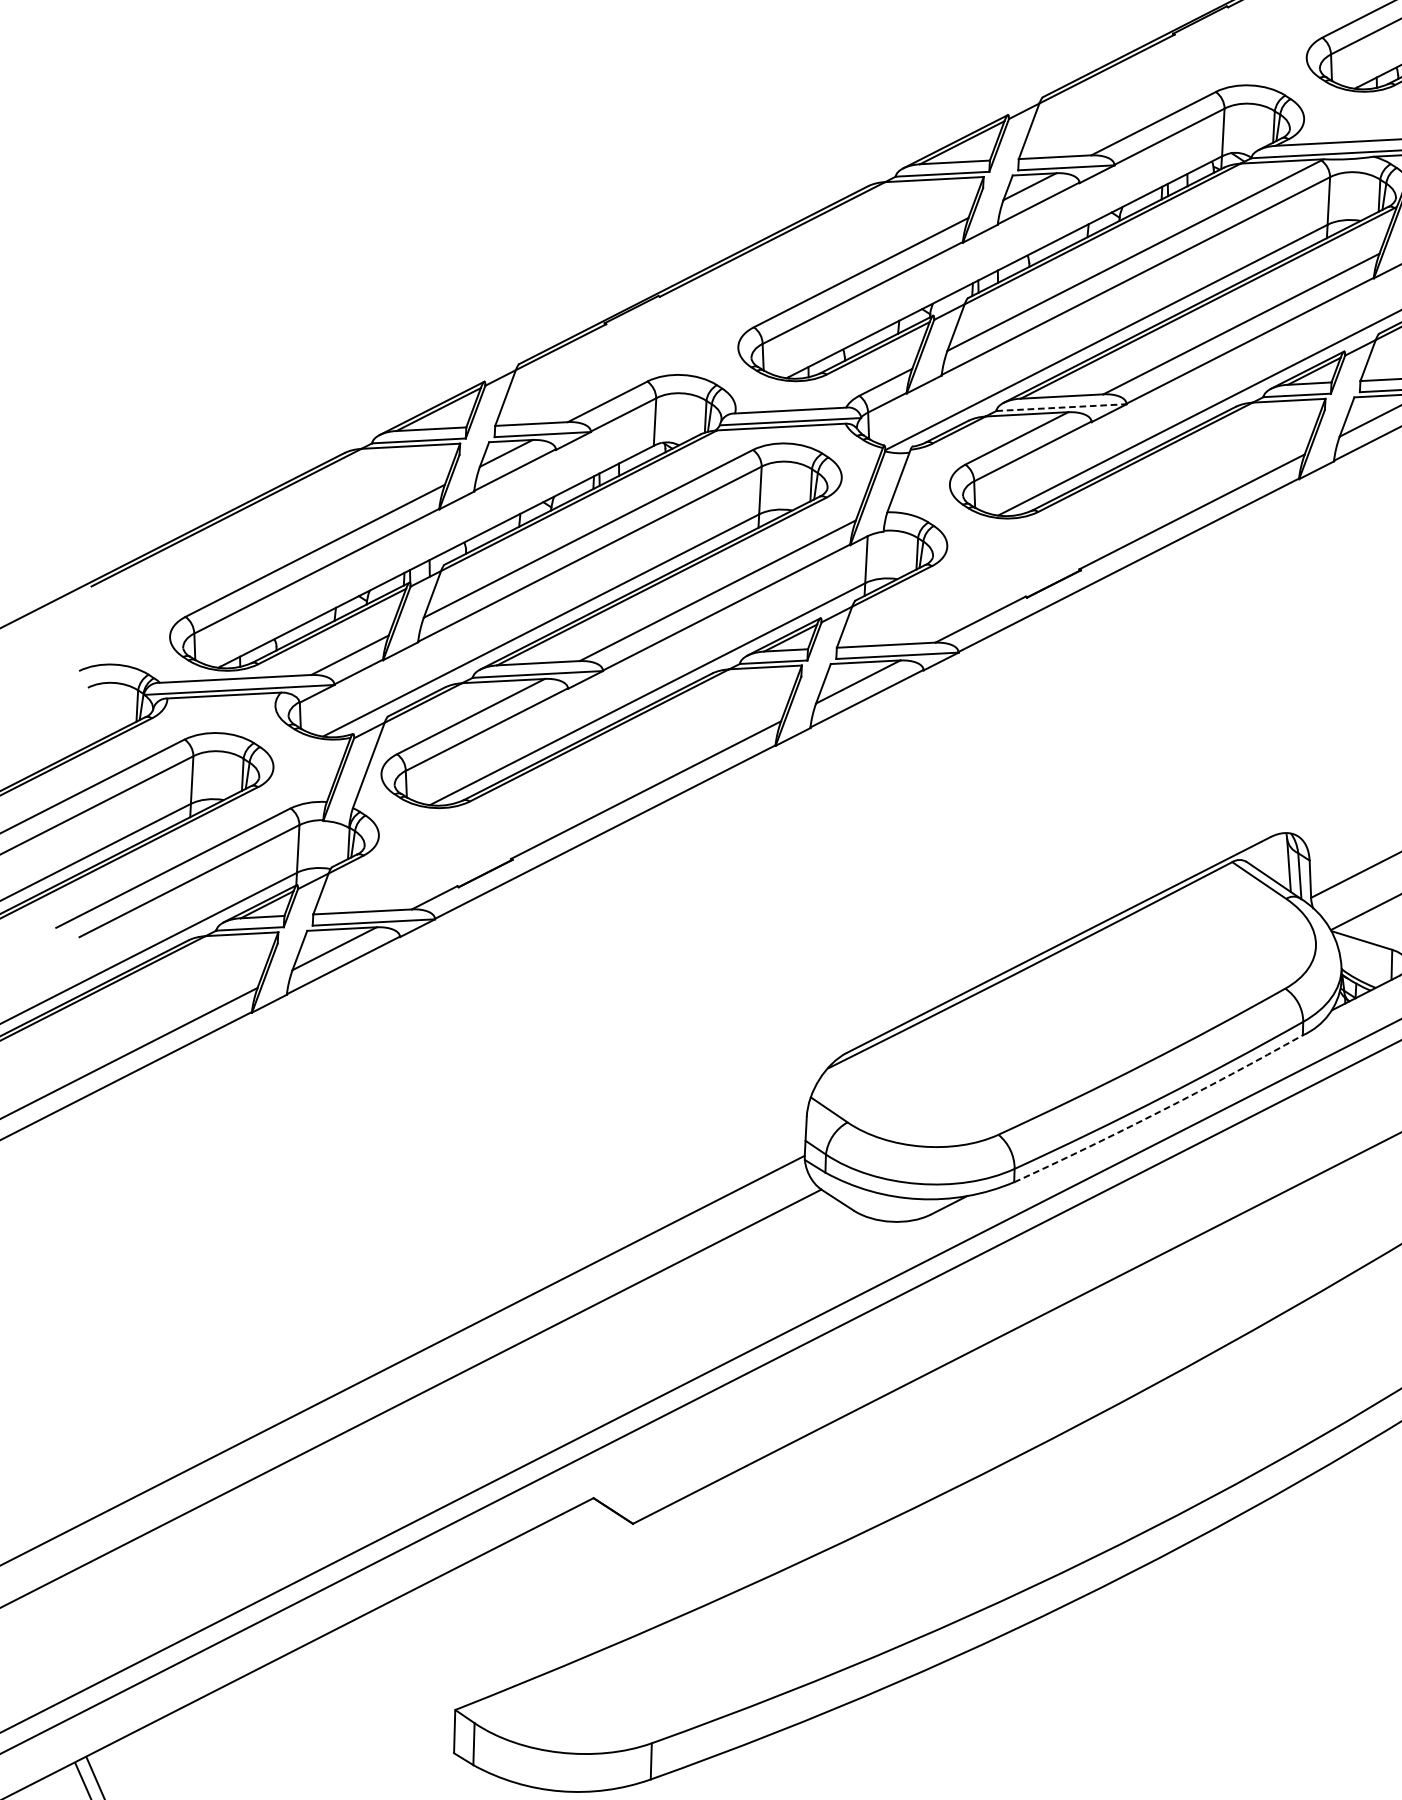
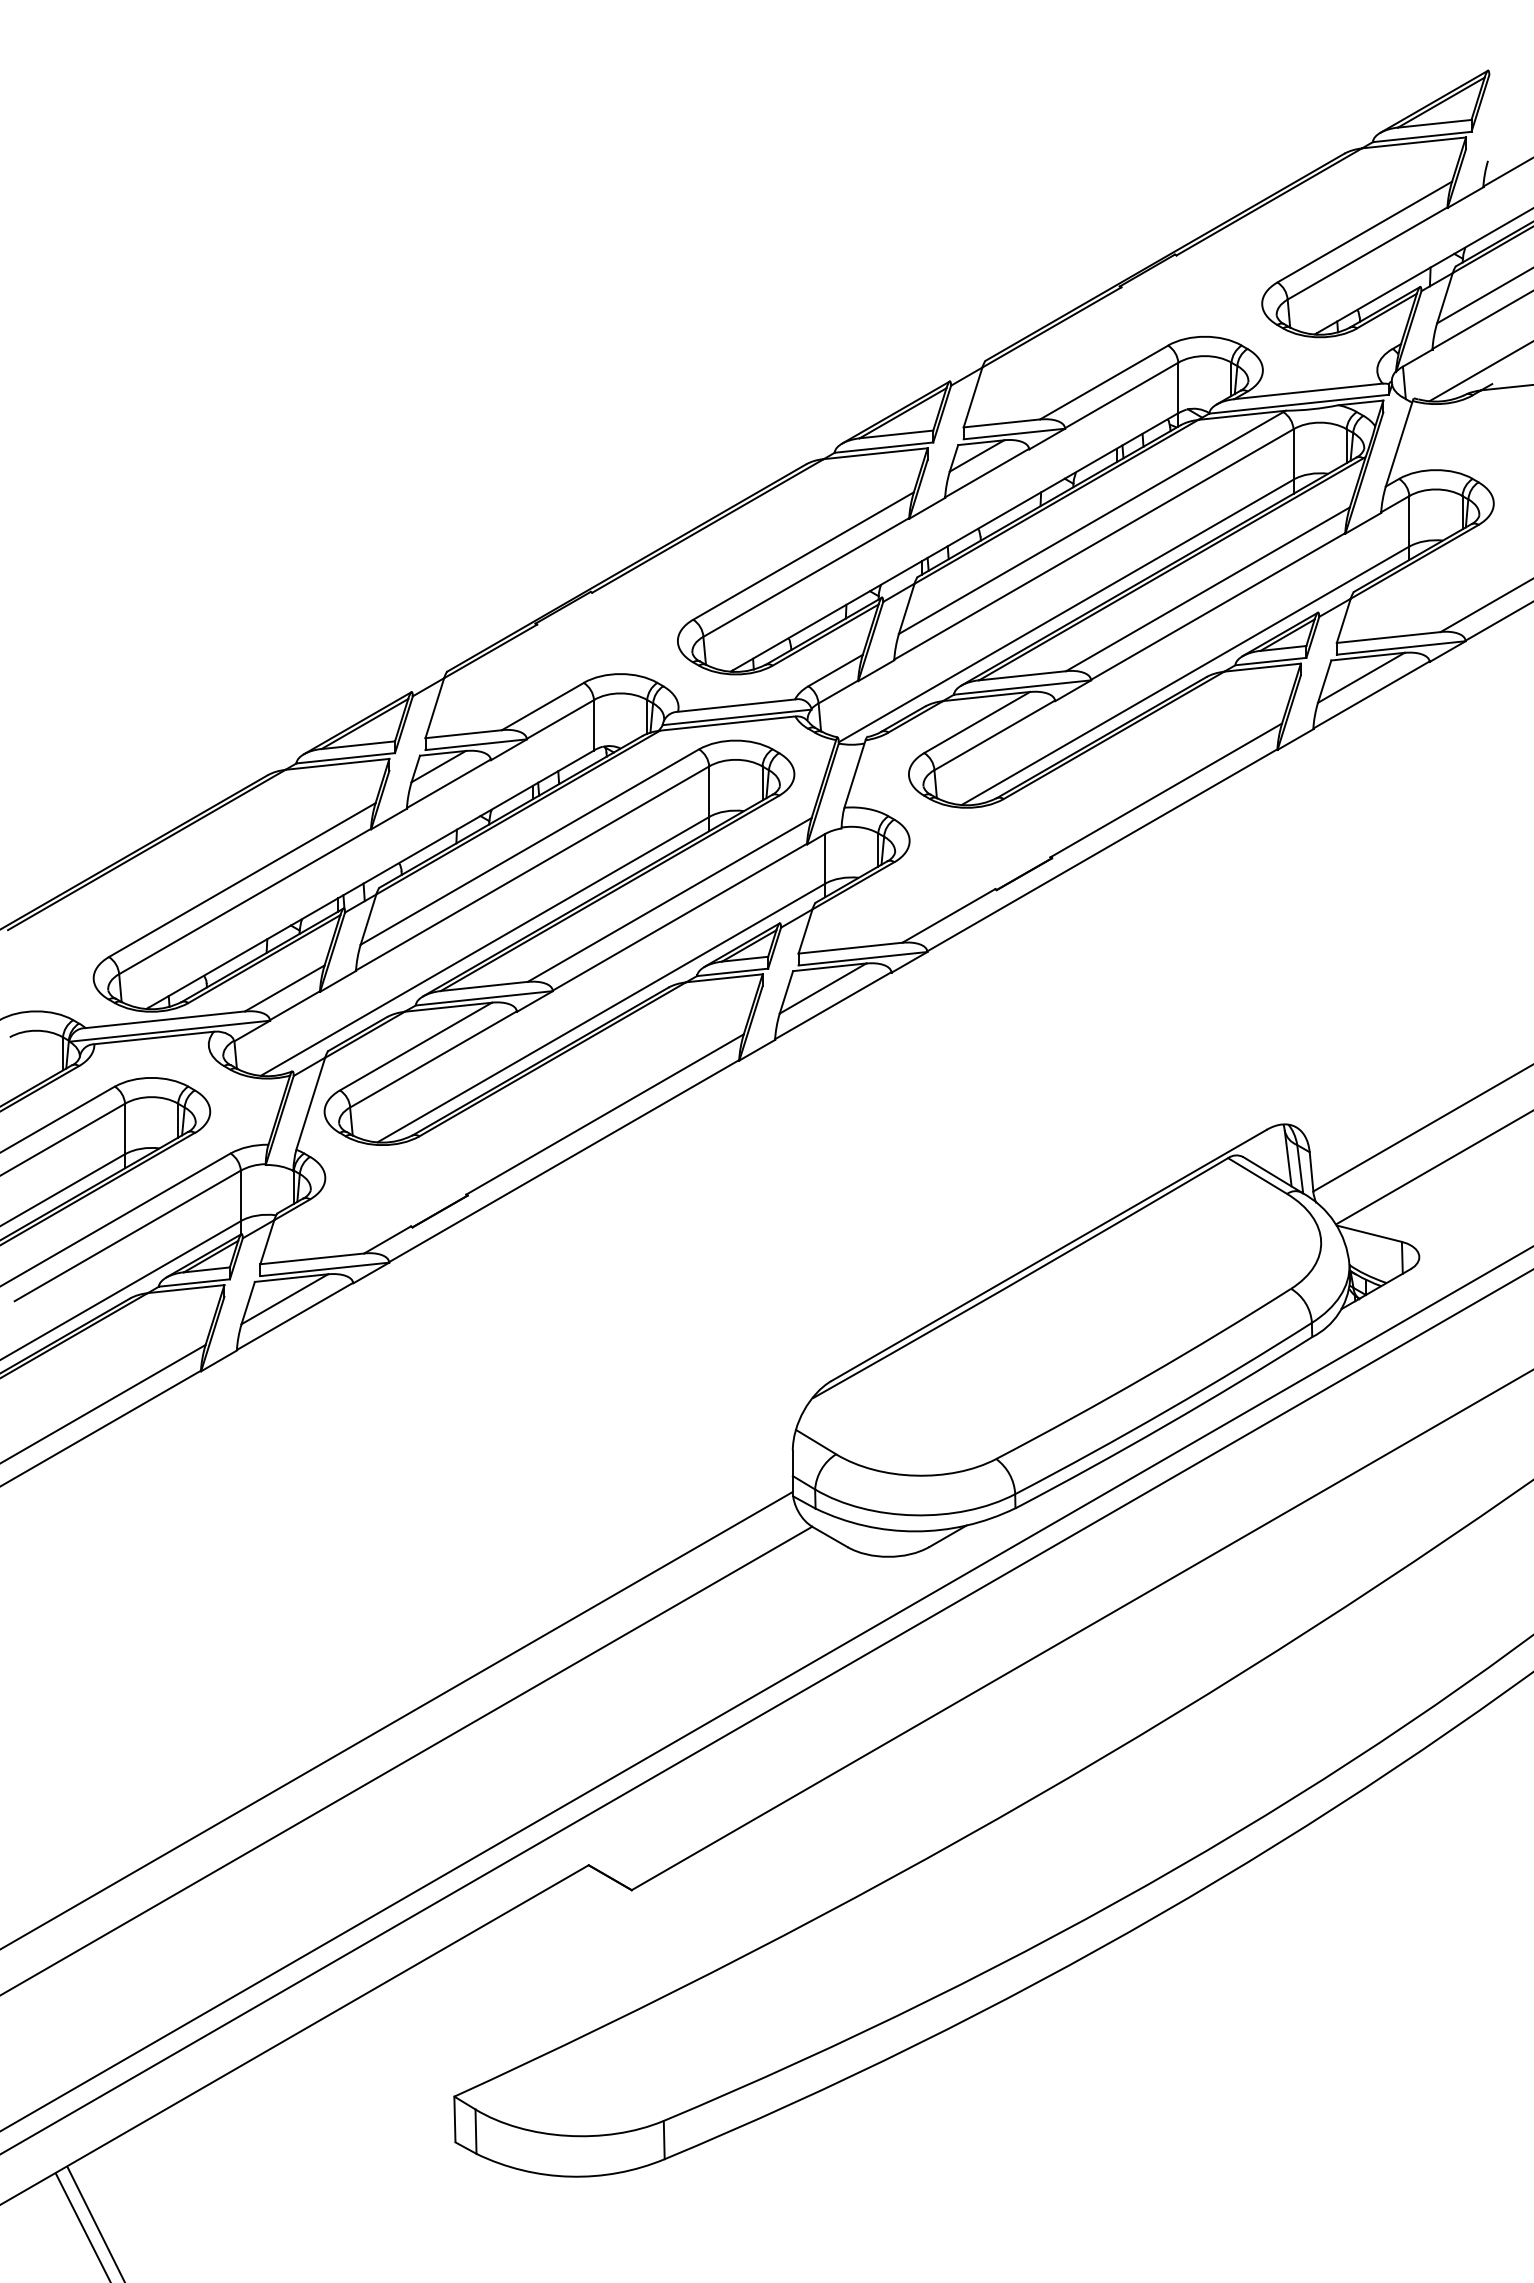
line: (1061, 407) -> (1022, 687), dashed -> solid
arc: (1159, 1111) -> (1165, 1425), dashed -> solid

